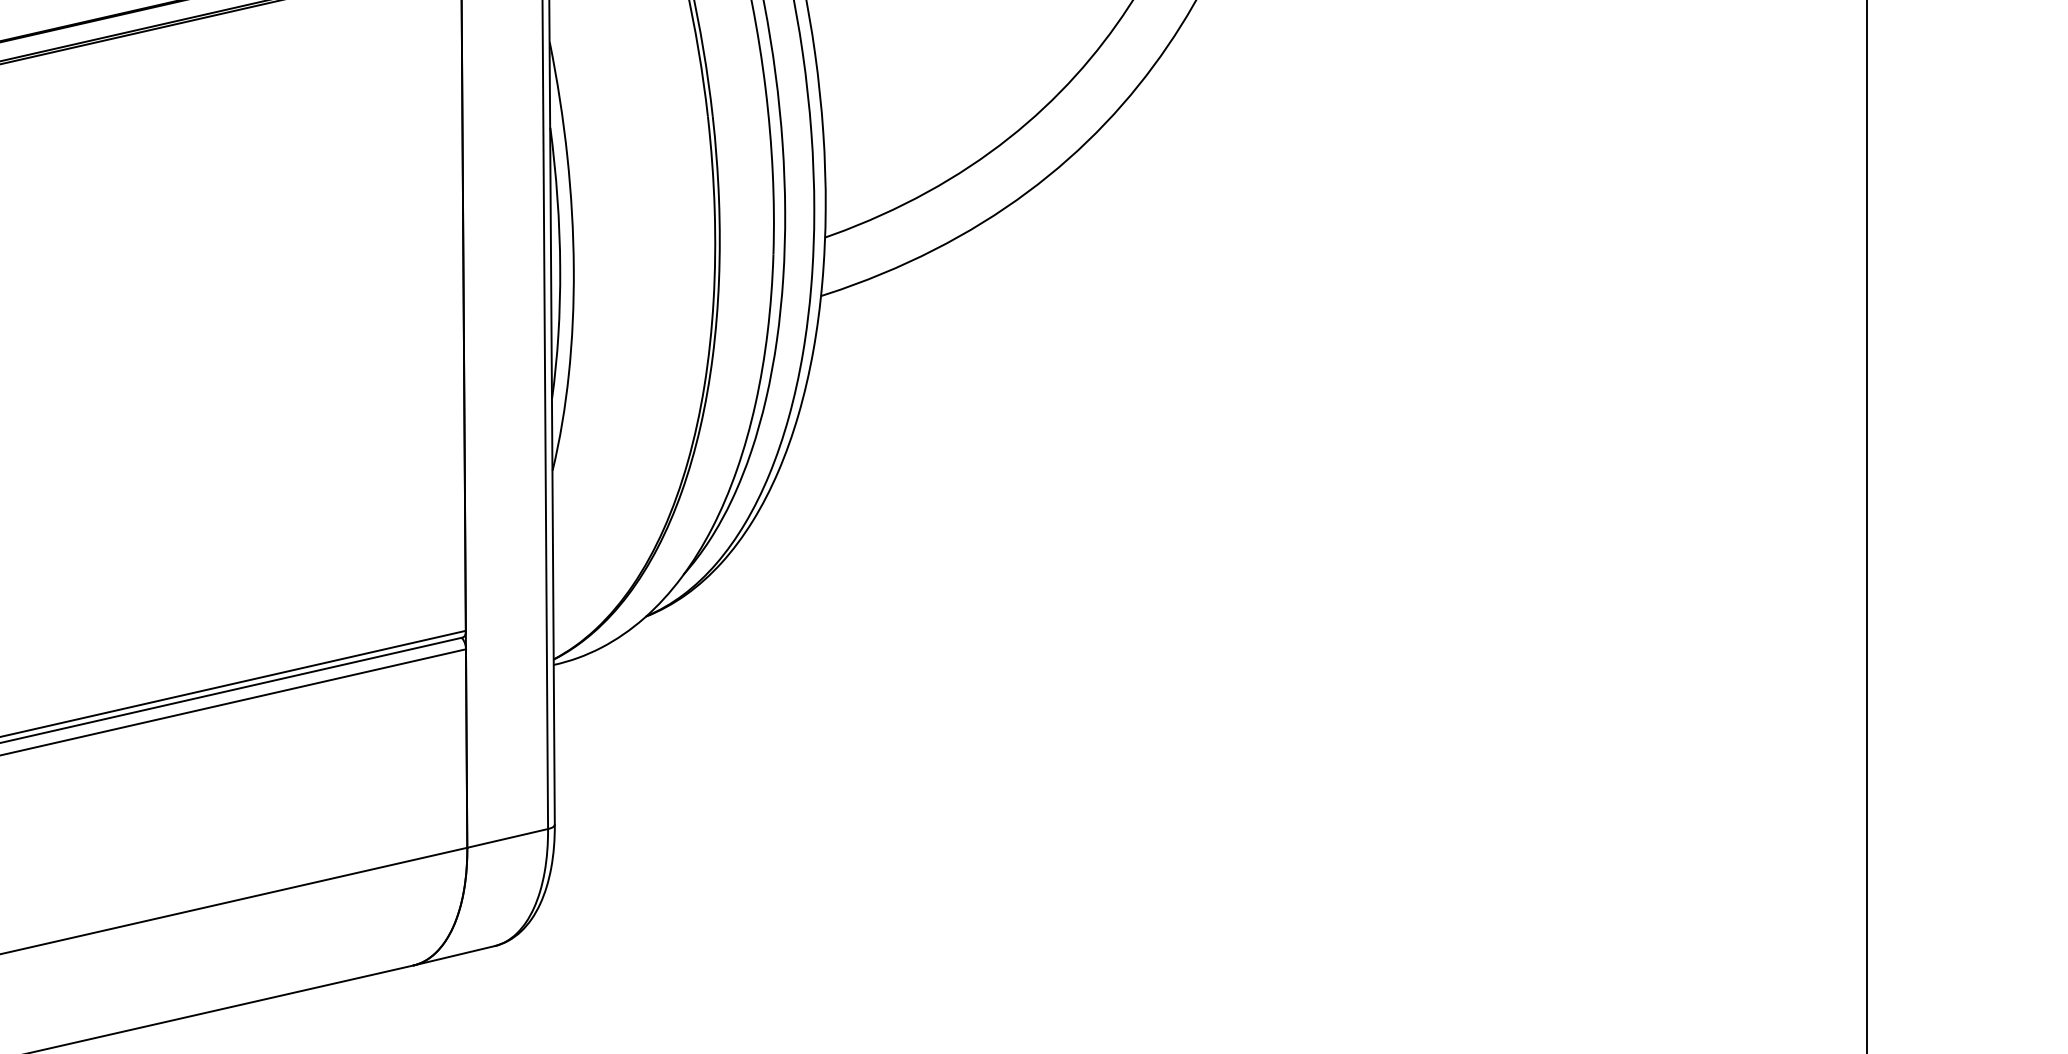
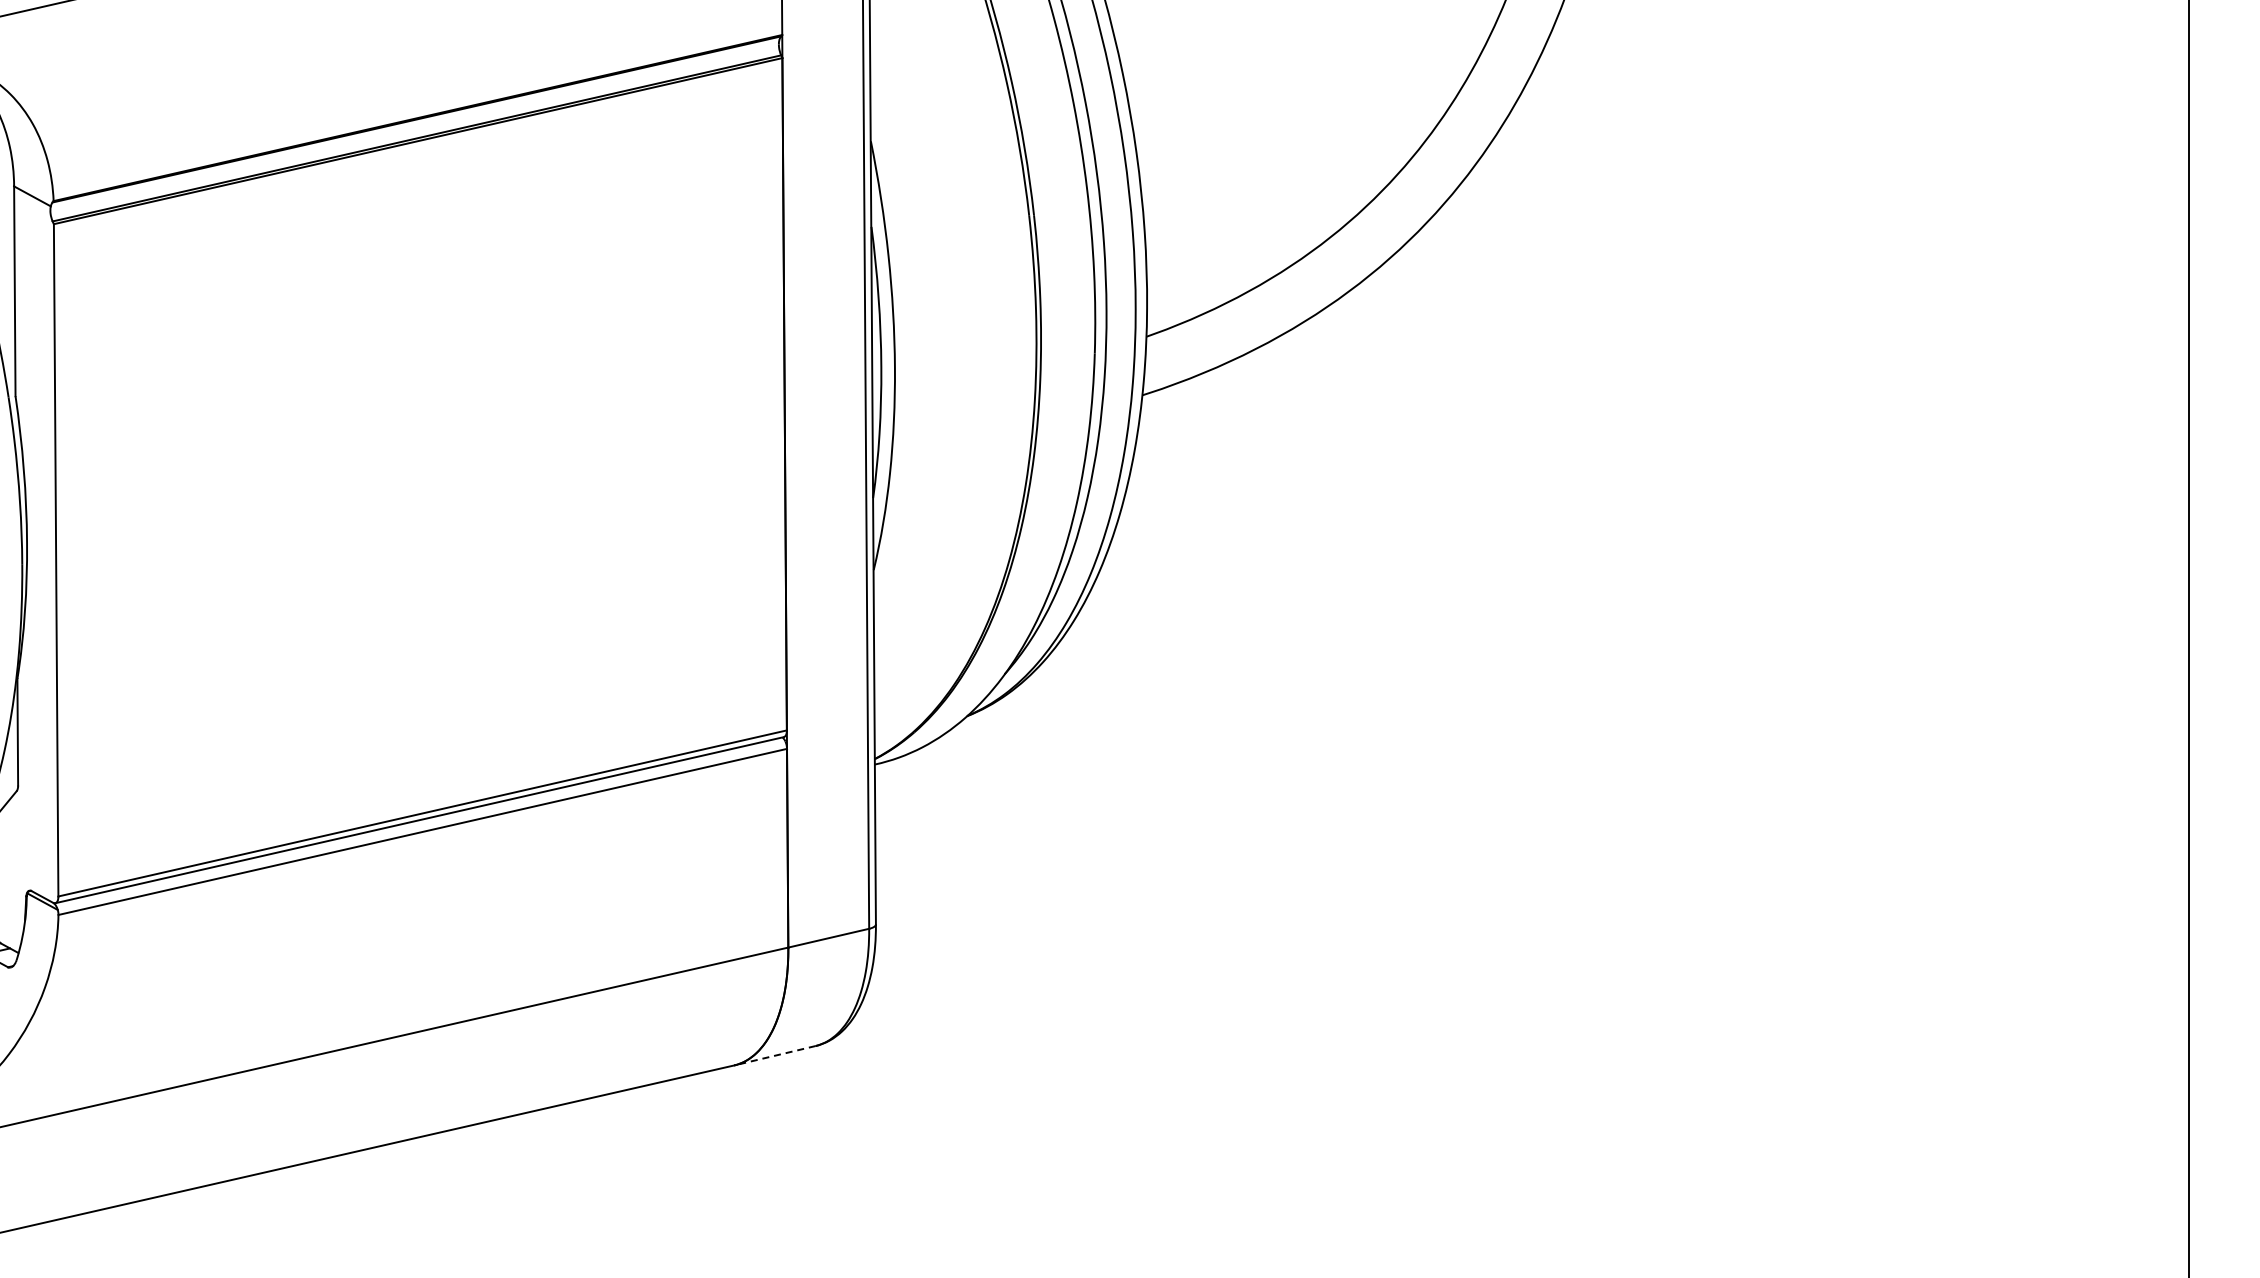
line: (454, 955) -> (775, 1055), solid -> dashed

